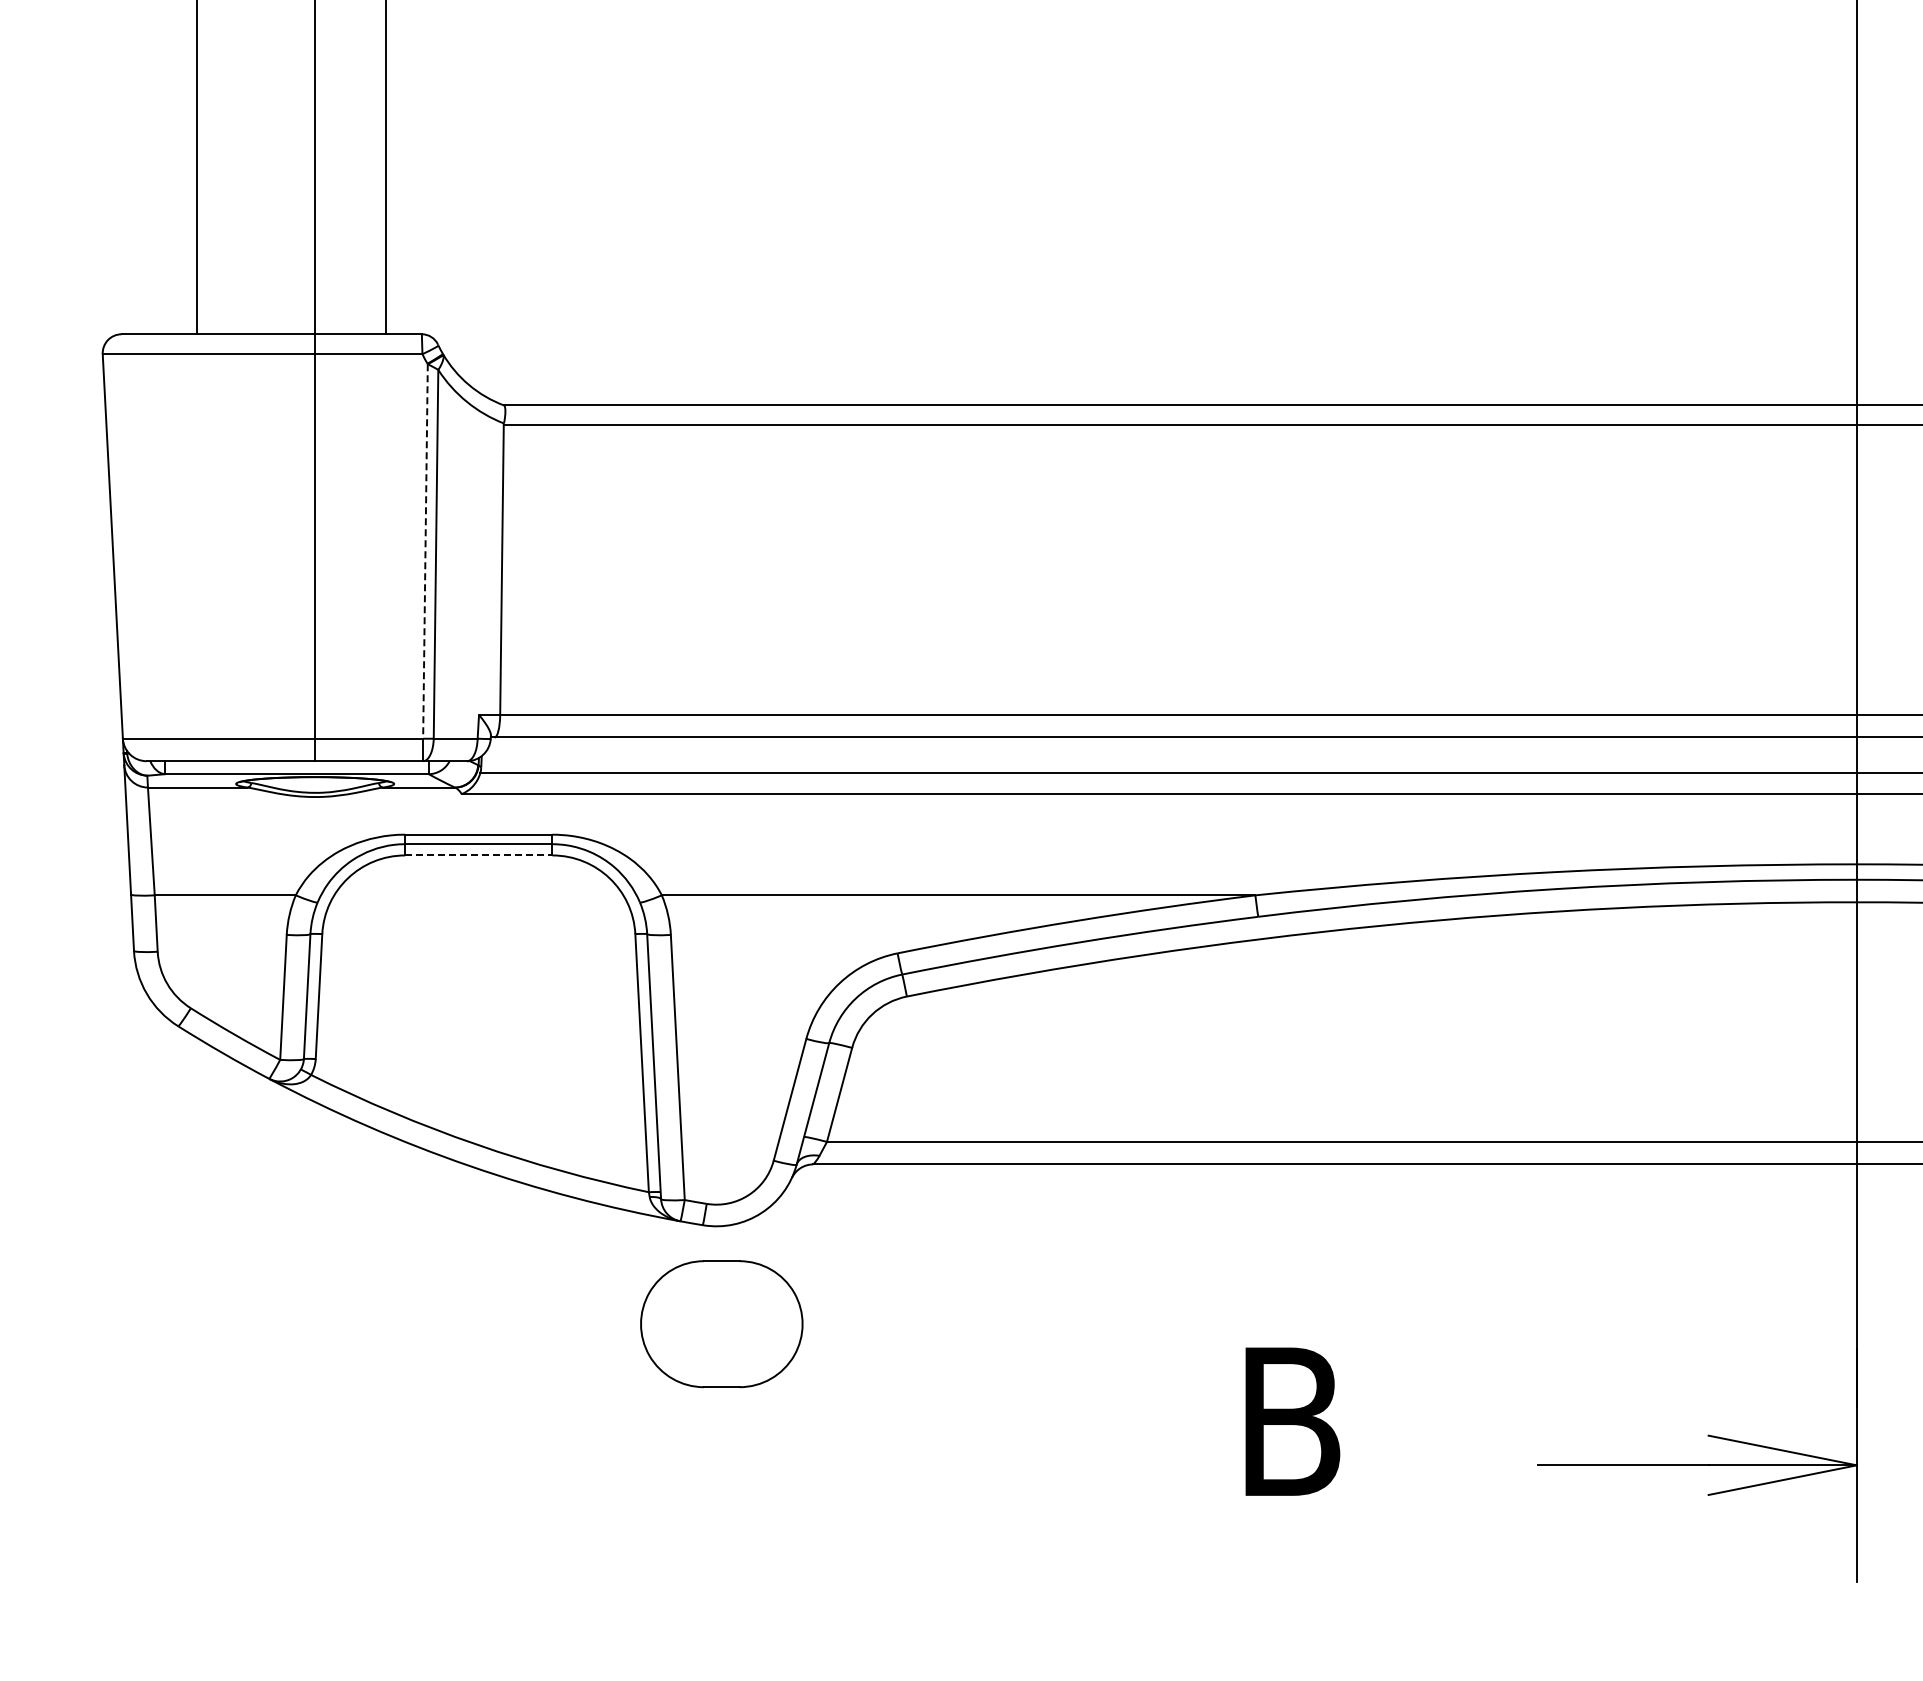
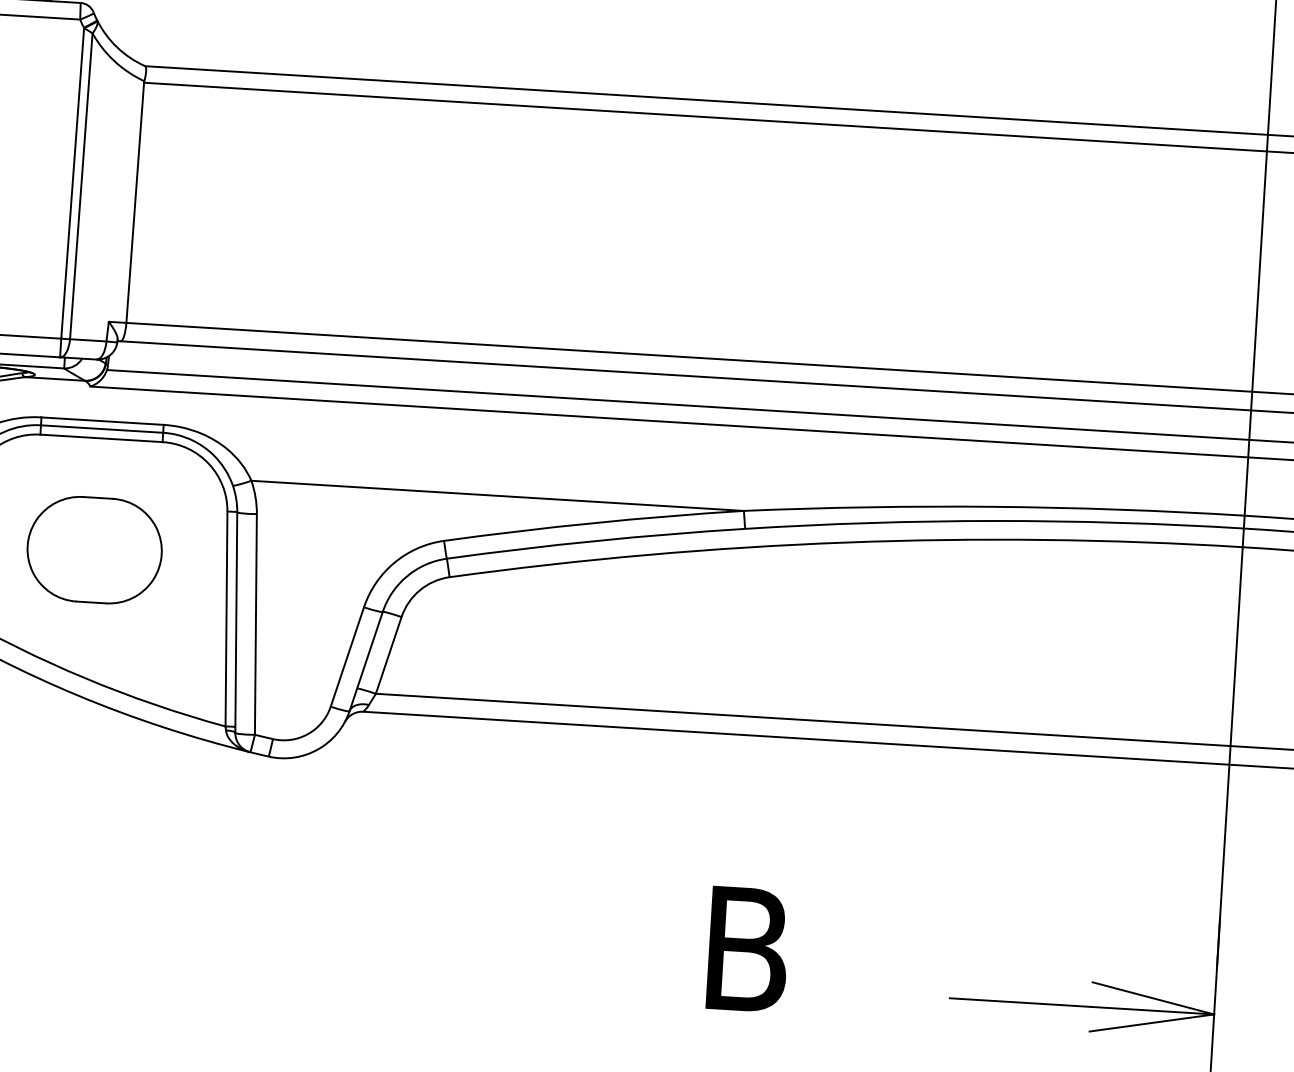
line: (425, 552) -> (72, 184), dashed -> solid
line: (478, 855) -> (101, 438), dashed -> solid
part: (721, 1324) -> (94, 550), moved

